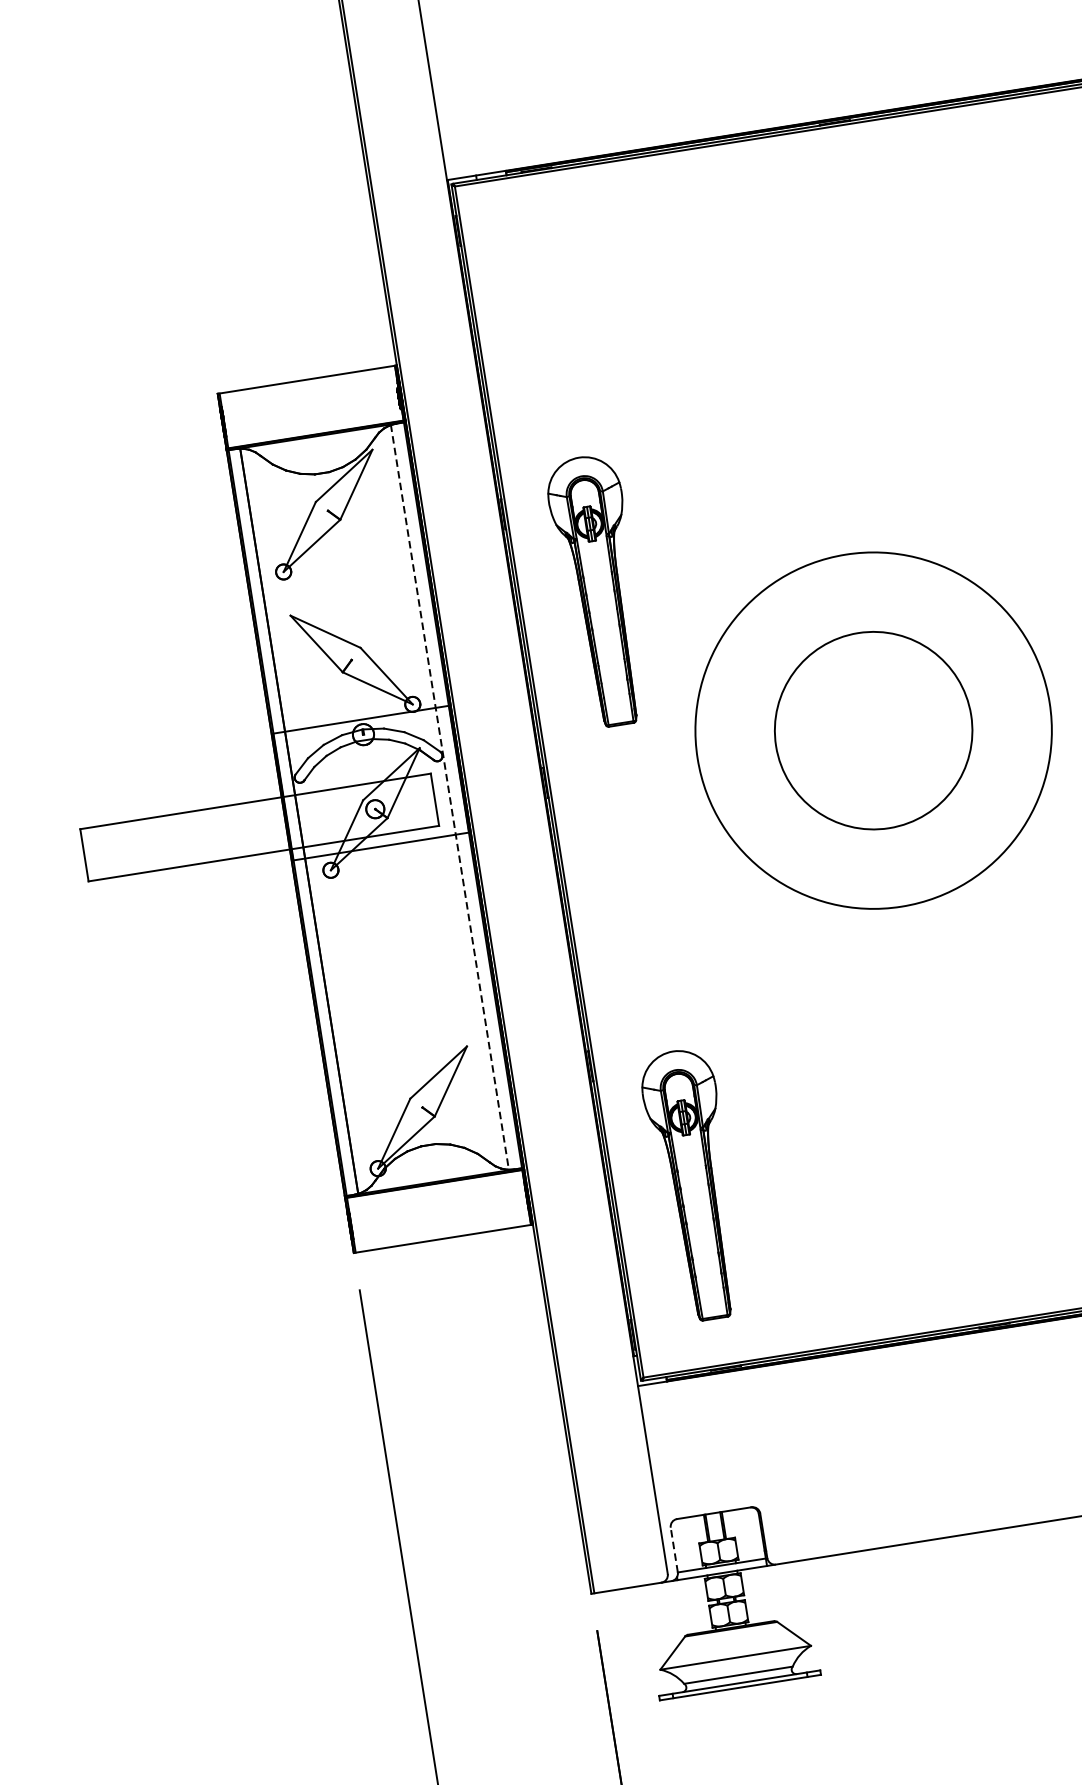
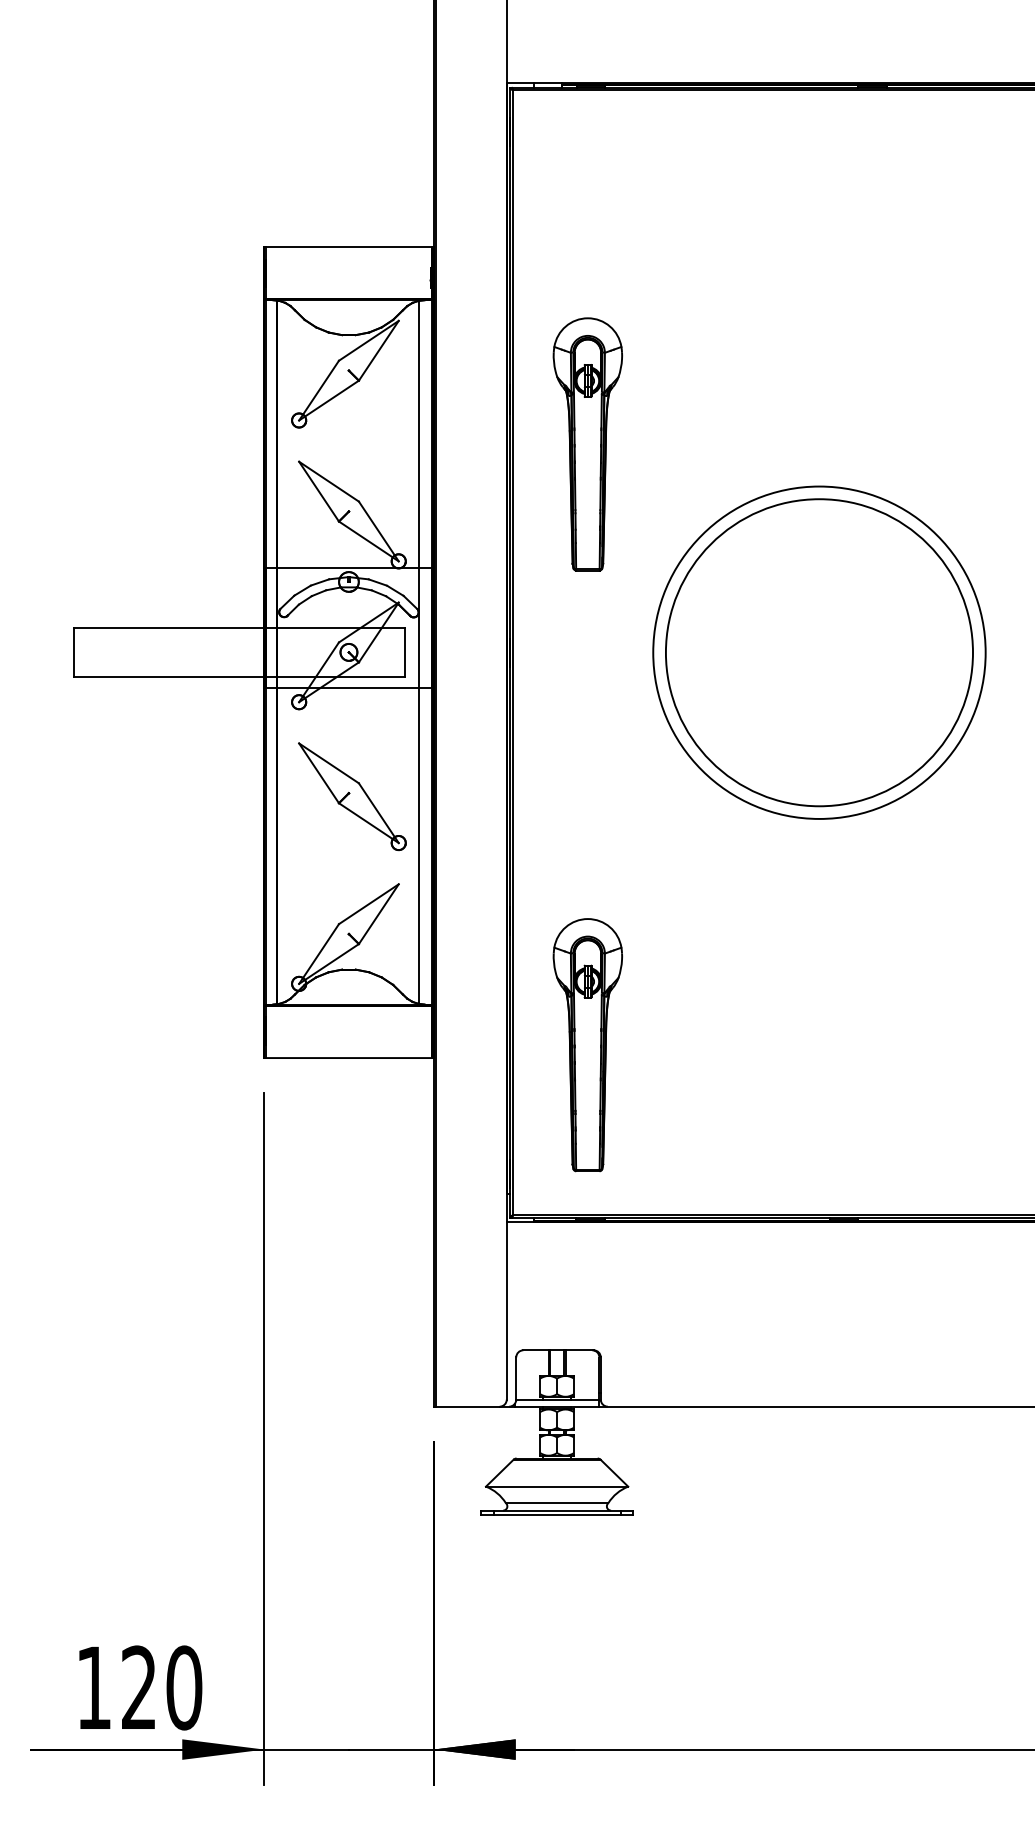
part: (599, 591) -> (587, 444), moved
circle: (872, 730) -> (818, 652), size x1.67
line: (450, 797) -> (419, 652), dashed -> solid
part: (403, 961) -> (352, 796), added
line: (674, 1550) -> (516, 1378), dashed -> solid

